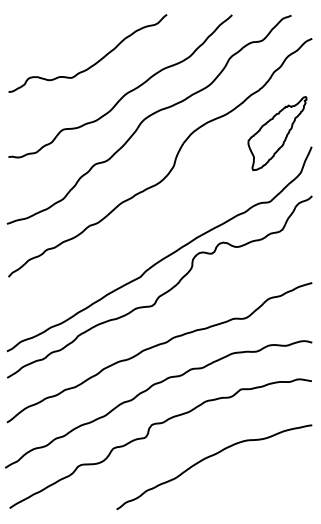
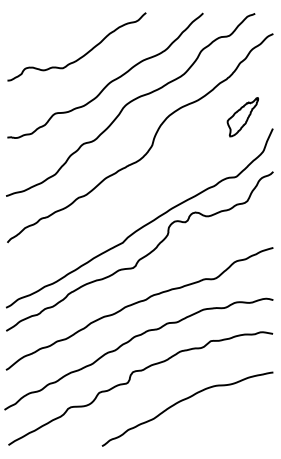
part: (277, 133) -> (242, 116), size x0.6

